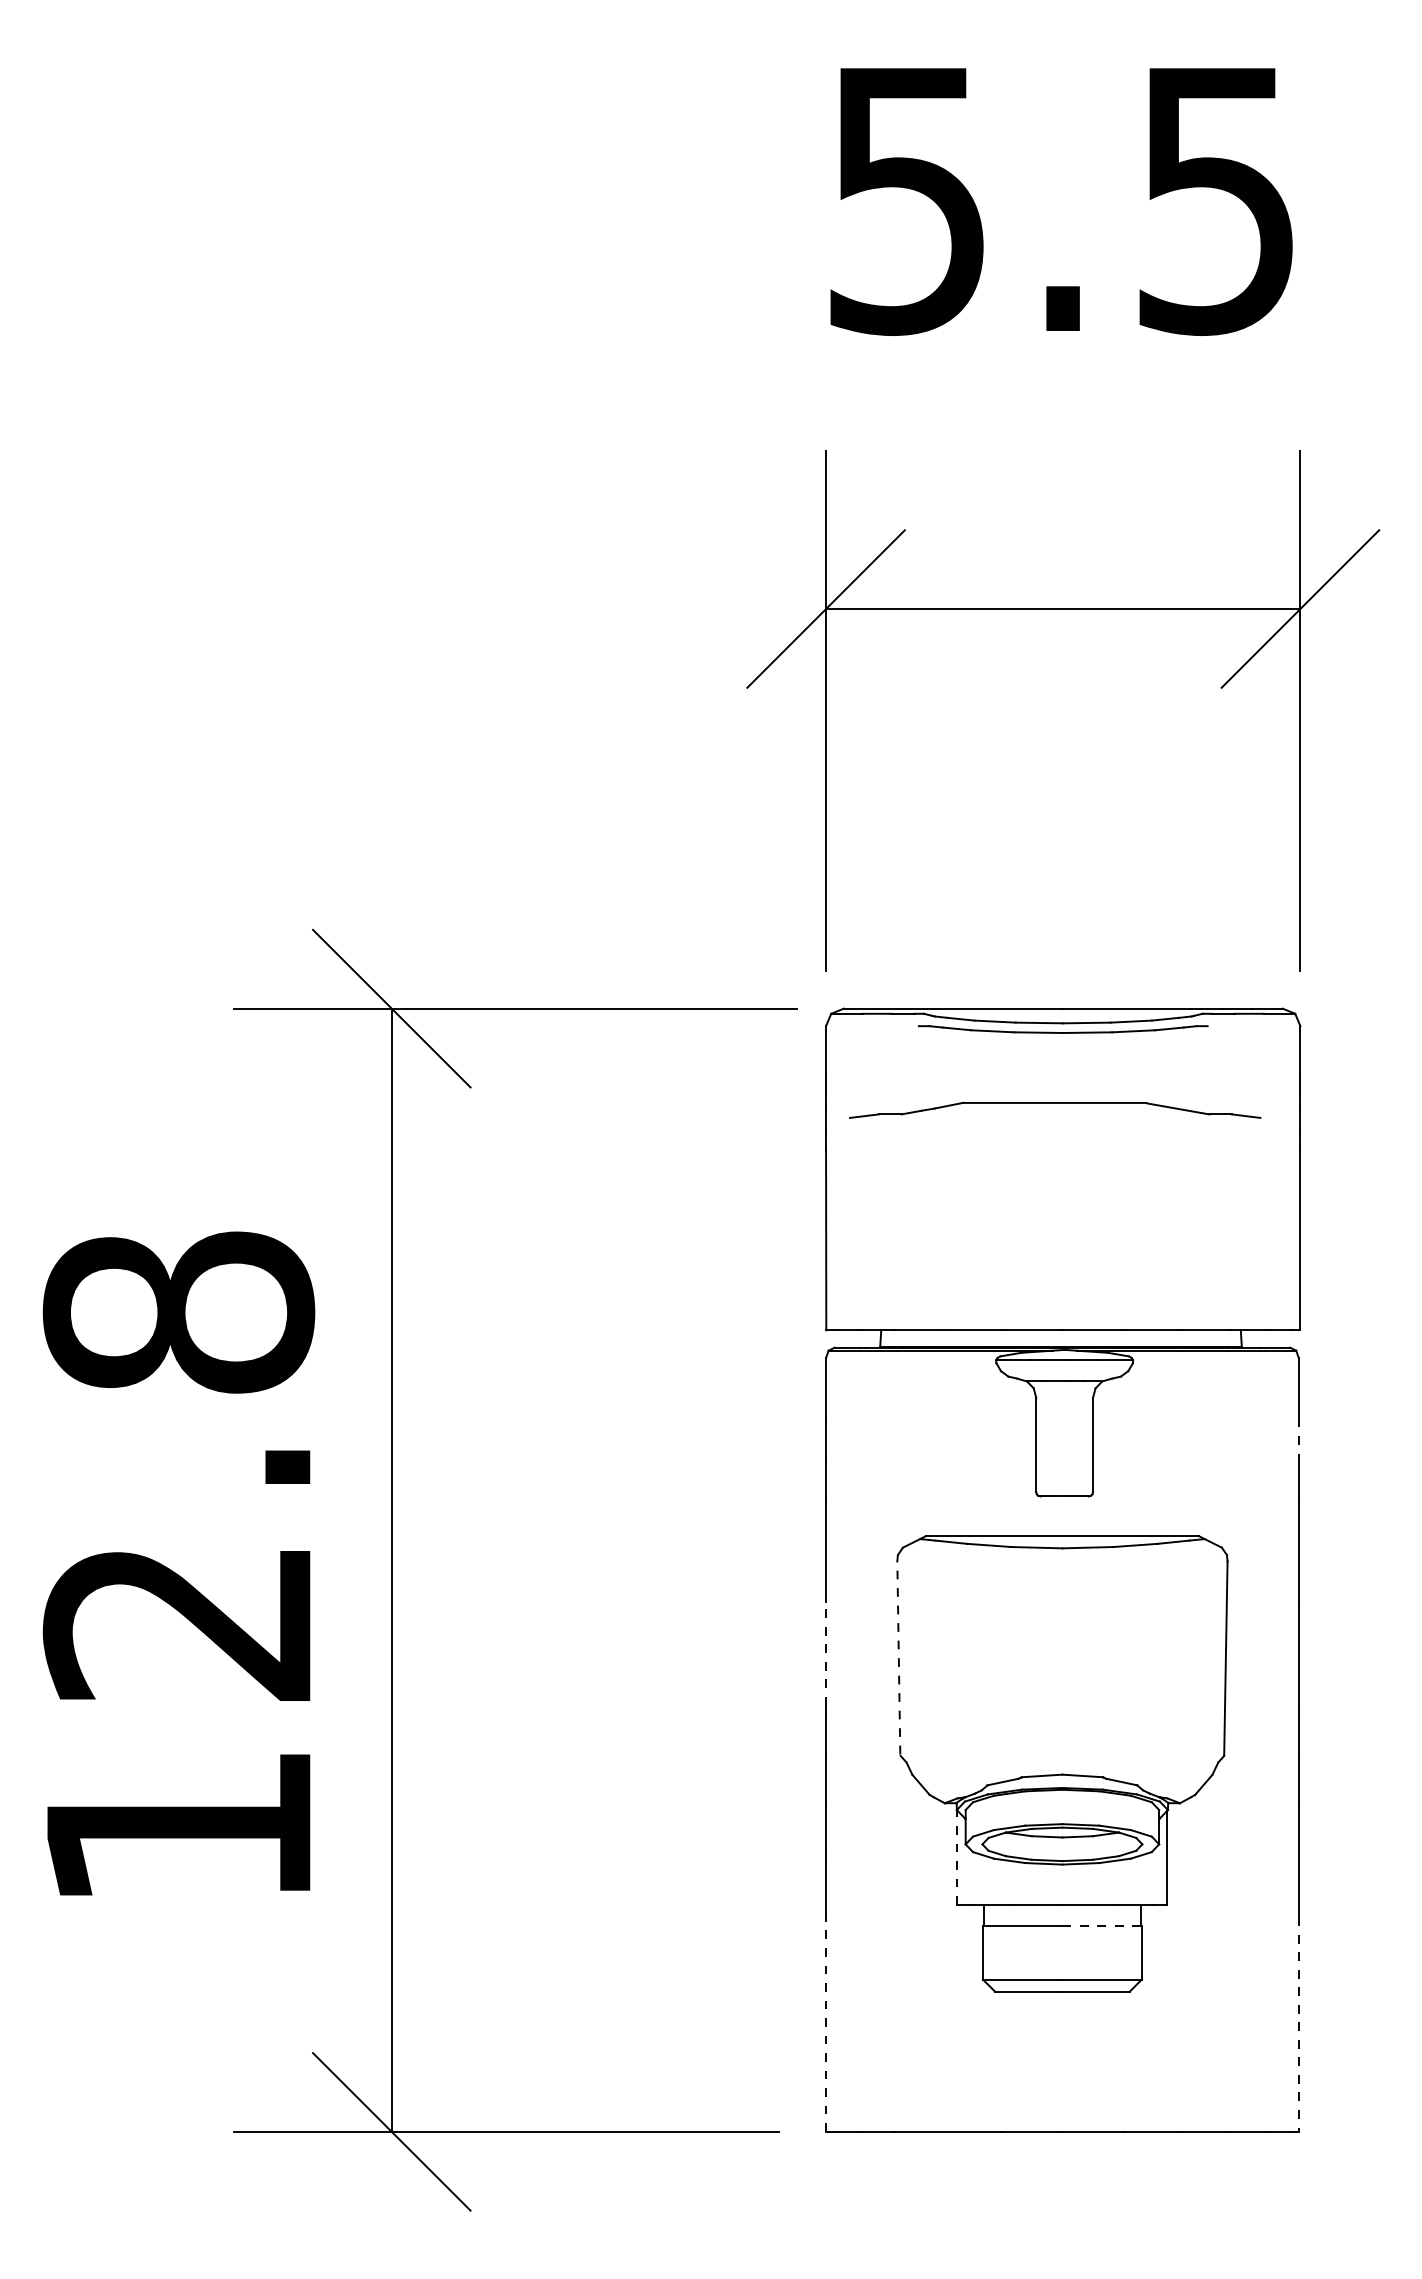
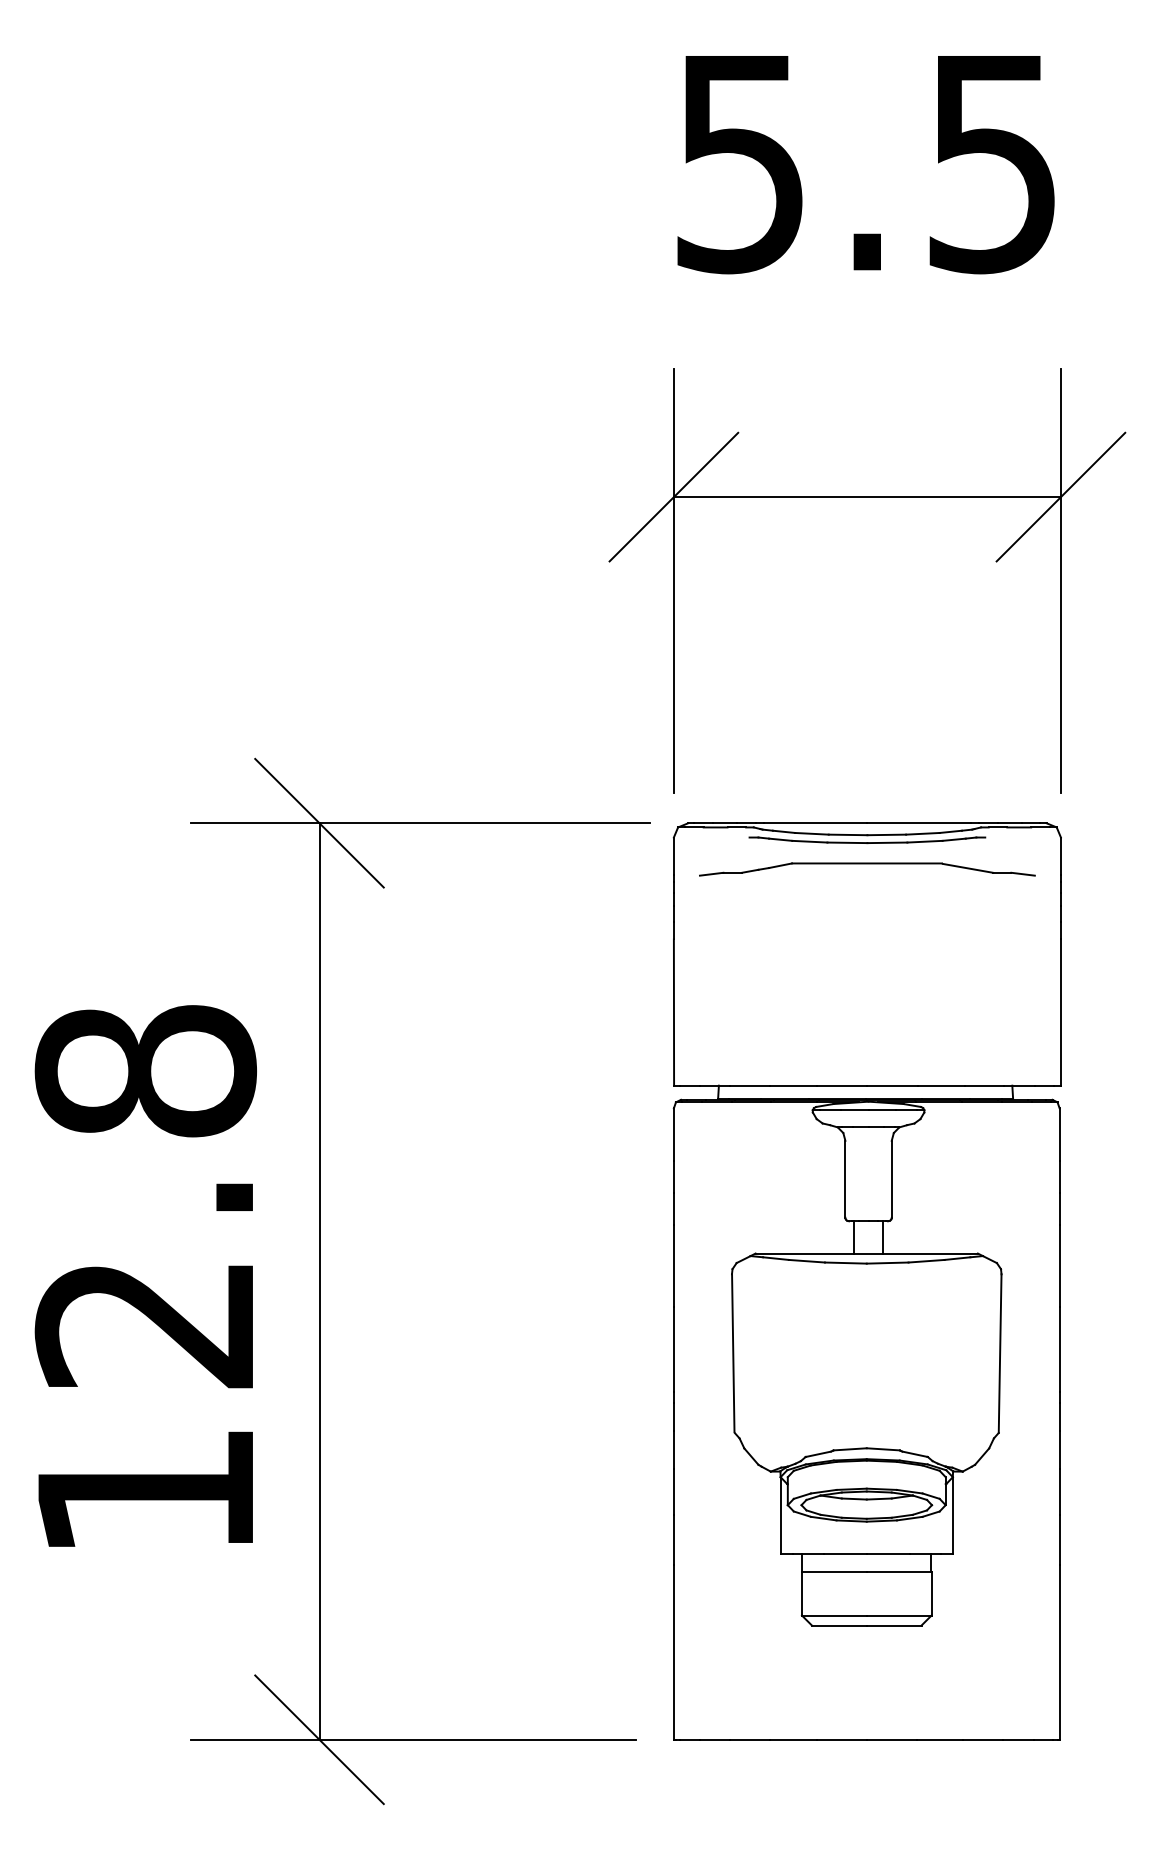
part: (1055, 1103) -> (867, 863), moved
line: (1298, 1442) -> (1059, 1177), dashed -> solid
line: (1046, 1516) -> (853, 1237), added
line: (1082, 1516) -> (883, 1237), added
line: (826, 1653) -> (674, 1349), dashed -> solid
line: (898, 1657) -> (733, 1352), dashed -> solid
line: (957, 1857) -> (781, 1515), dashed -> solid
line: (1102, 1925) -> (899, 1571), dashed -> solid
line: (826, 2024) -> (674, 1652), dashed -> solid
line: (1298, 2025) -> (1059, 1652), dashed -> solid

